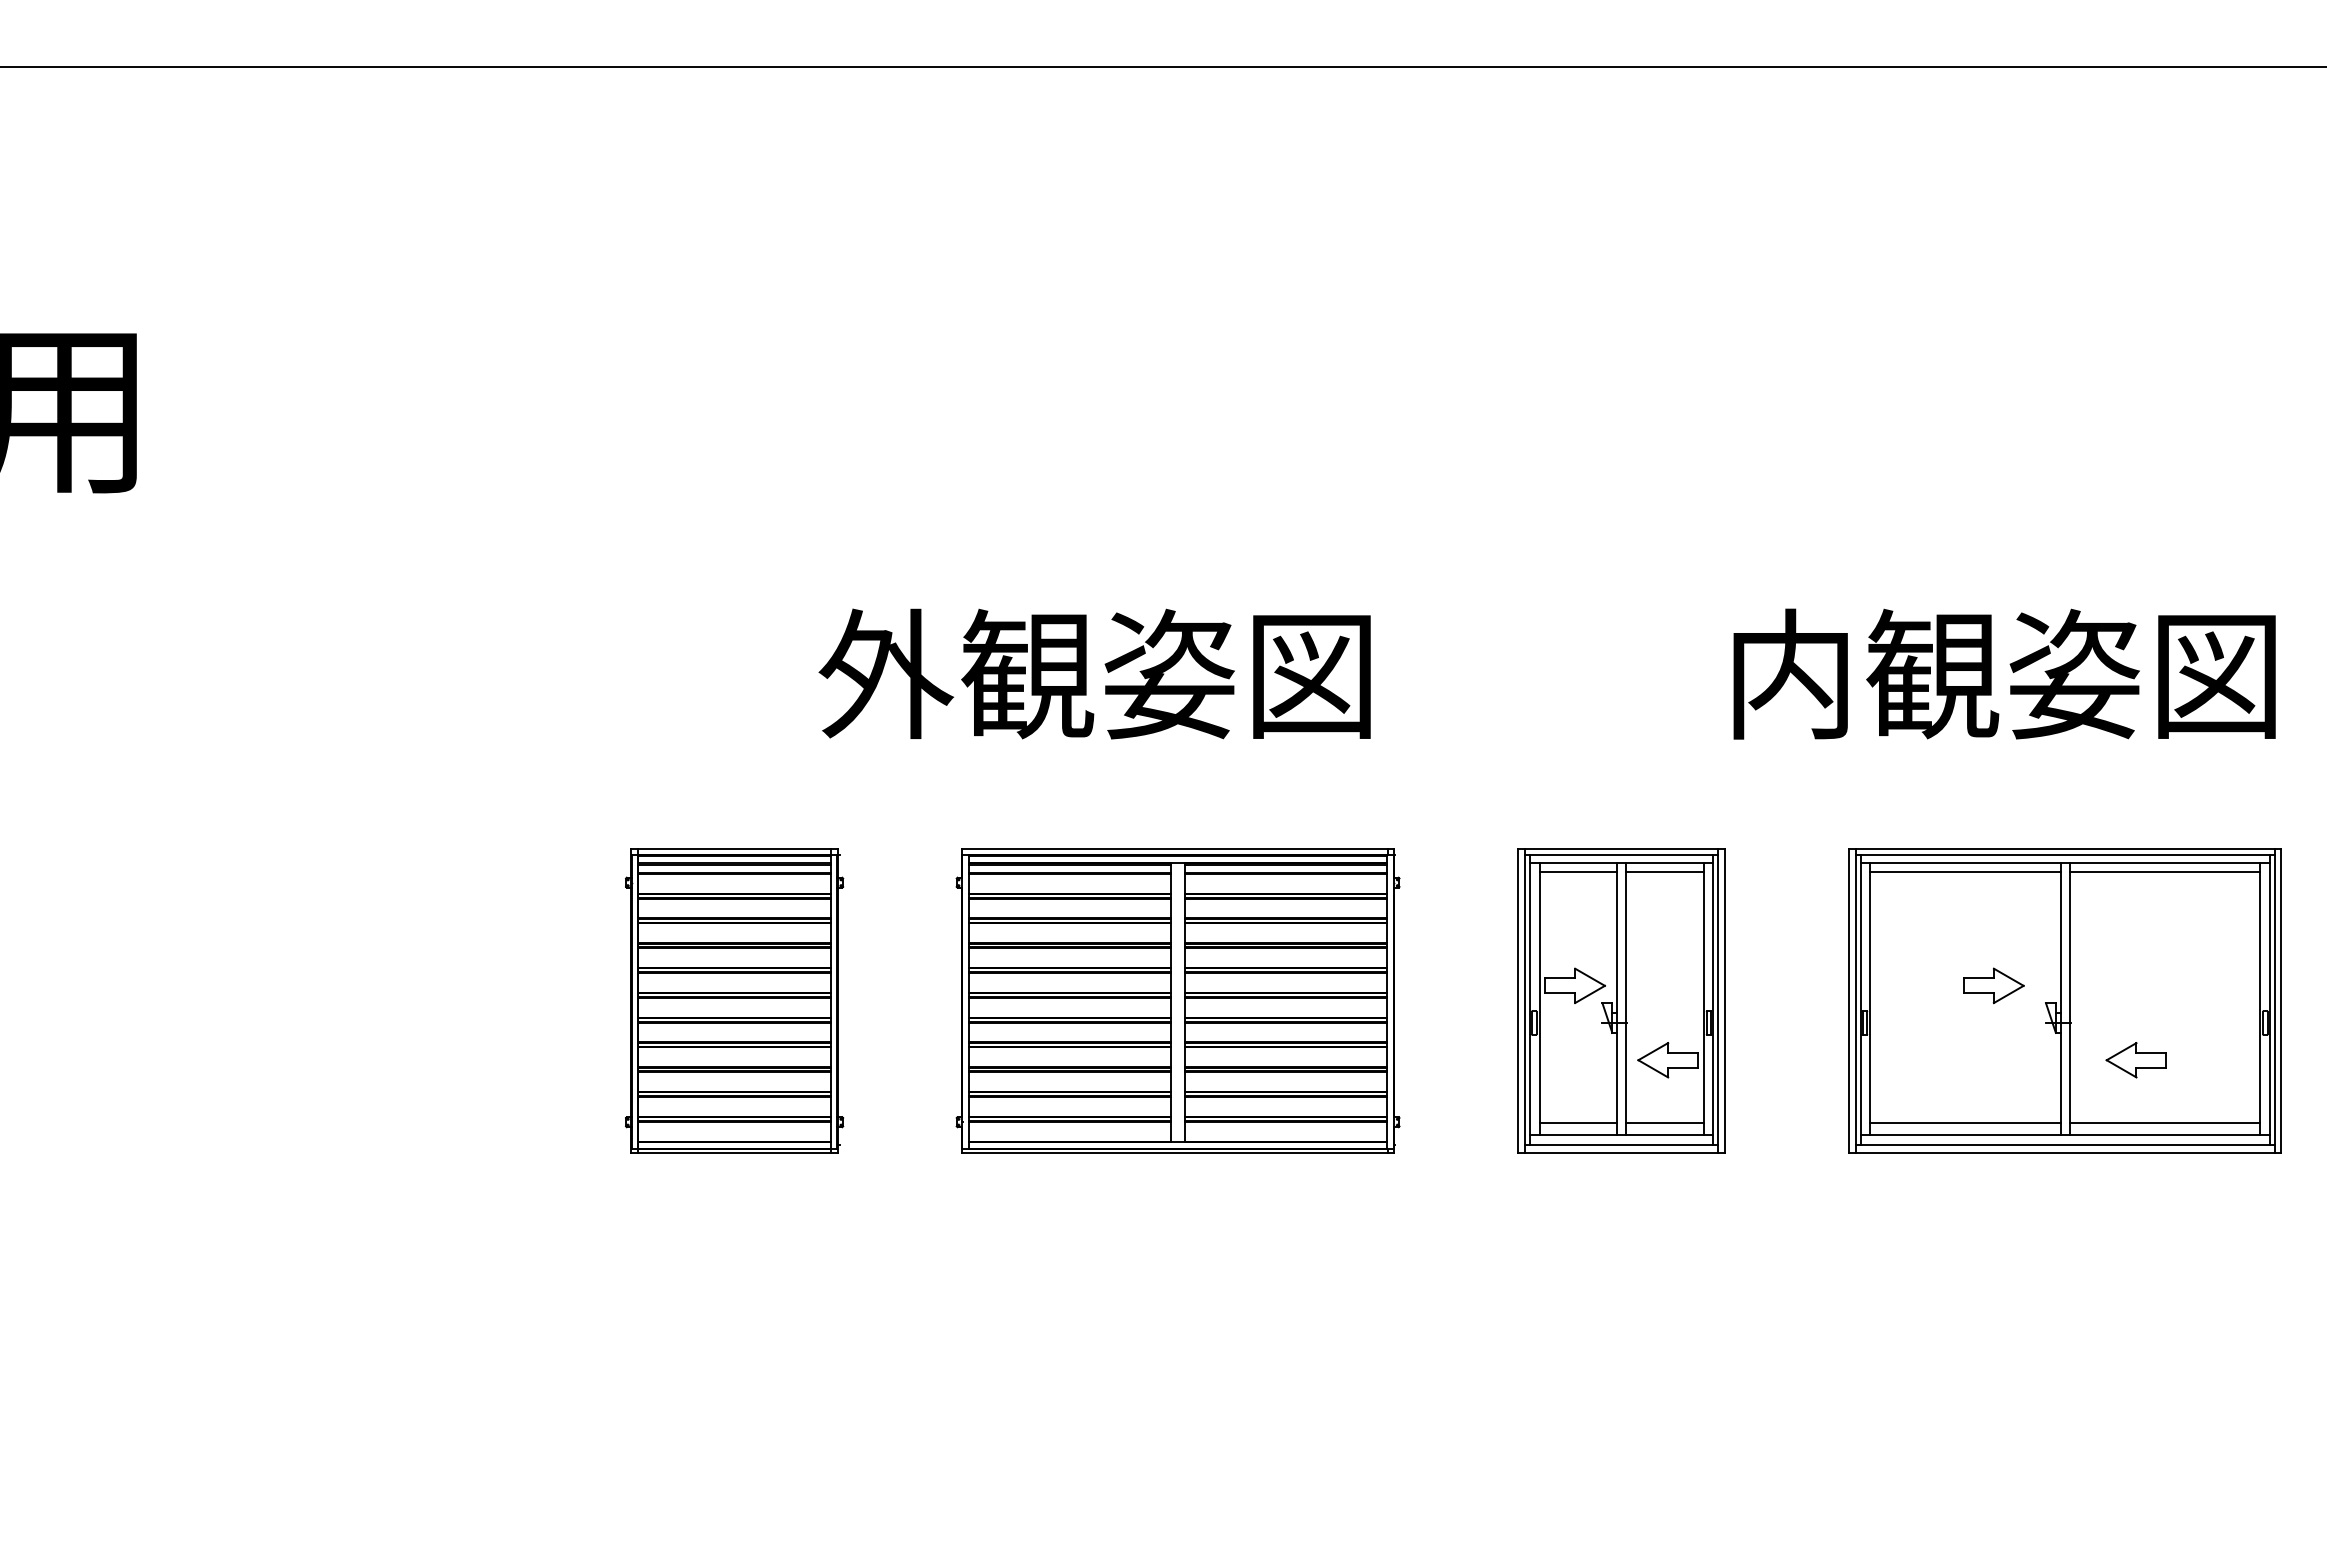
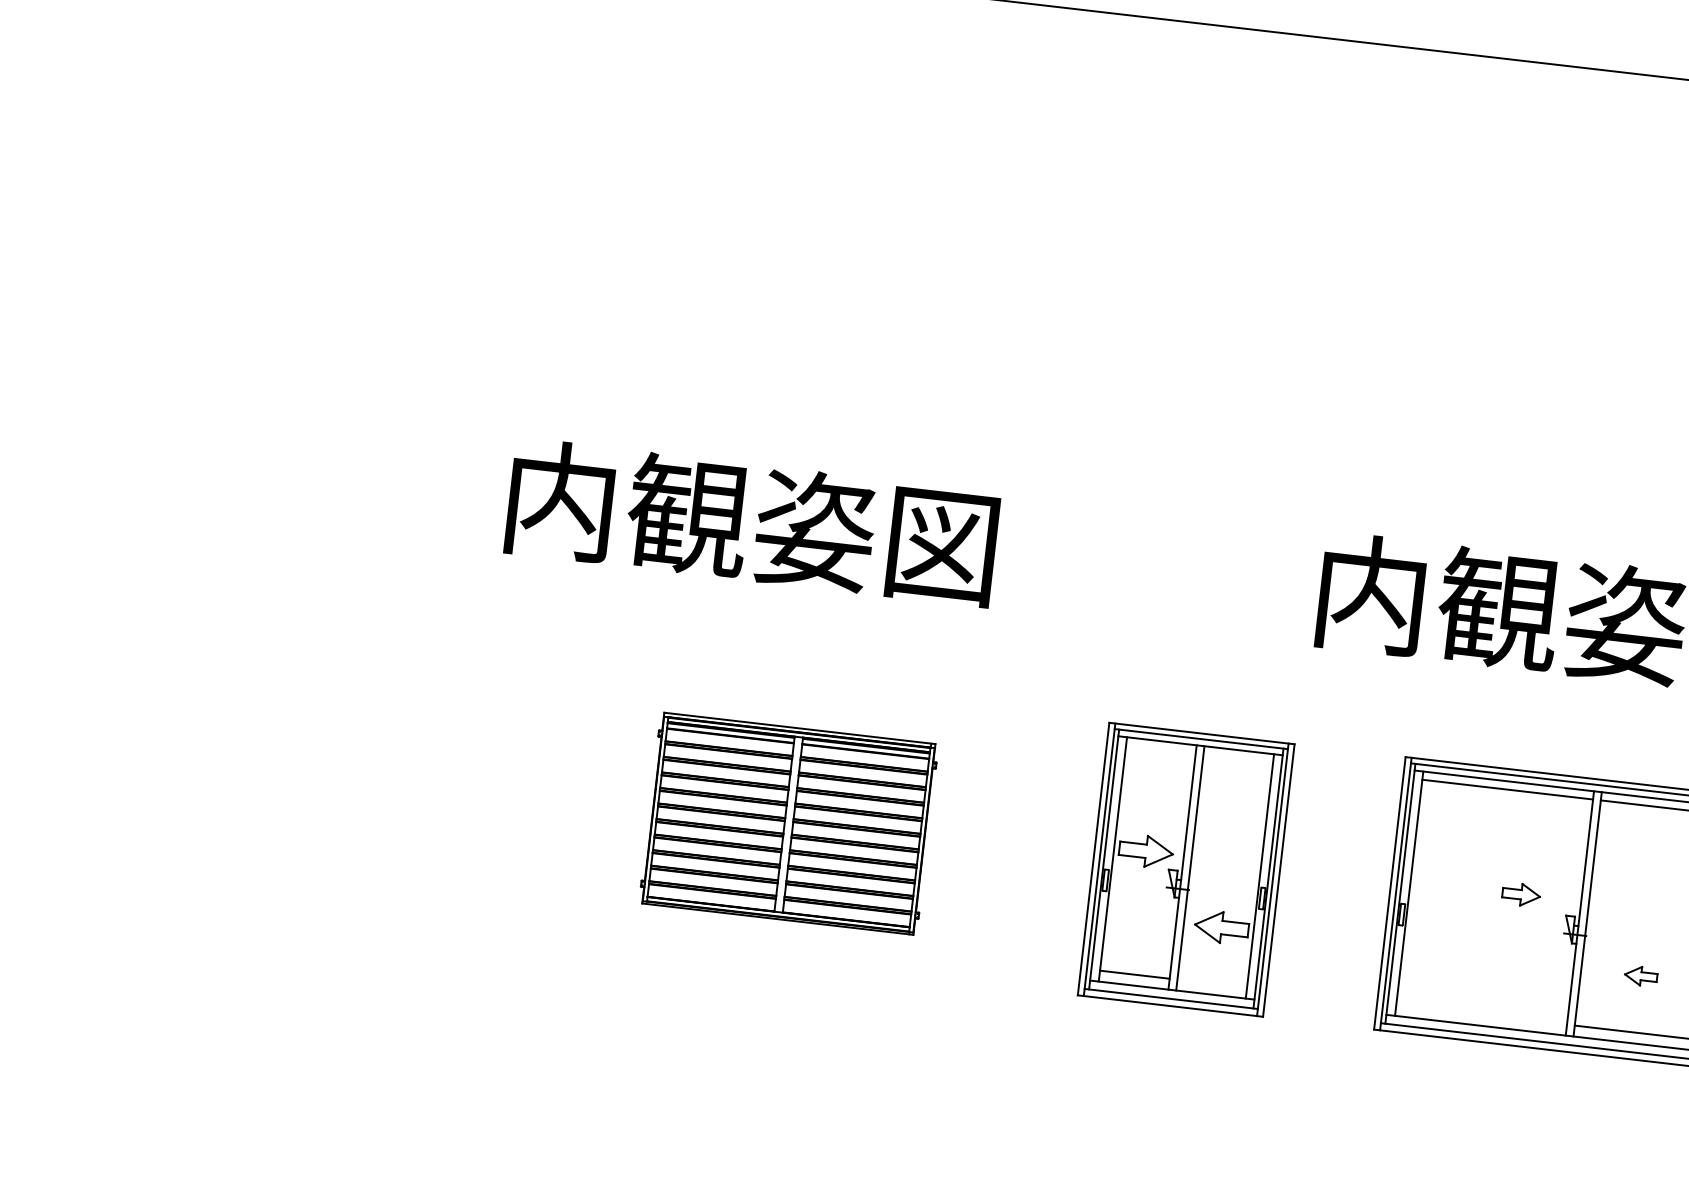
text: (886, 673) -> (561, 500), 外観姿図 -> 内観姿図
line: (1578, 871) -> (1160, 749), removed
line: (1664, 871) -> (1238, 758), removed
part: (1993, 985) -> (1520, 894), size x0.7
part: (734, 1000) -> (391, 777), removed
part: (1177, 1000) -> (788, 823), size x0.7
part: (2135, 1060) -> (1640, 976), size x0.6
line: (1664, 1123) -> (1211, 983), removed
line: (1965, 1123) -> (1481, 1015), removed

